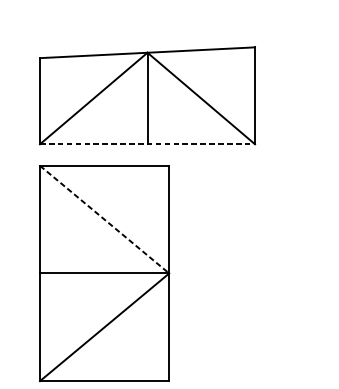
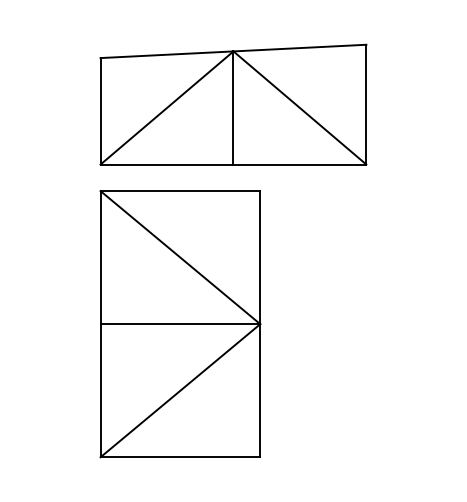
line: (147, 144) -> (233, 164), dashed -> solid
line: (104, 219) -> (180, 257), dashed -> solid

